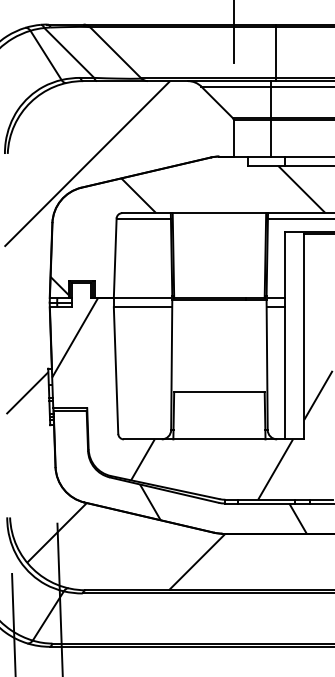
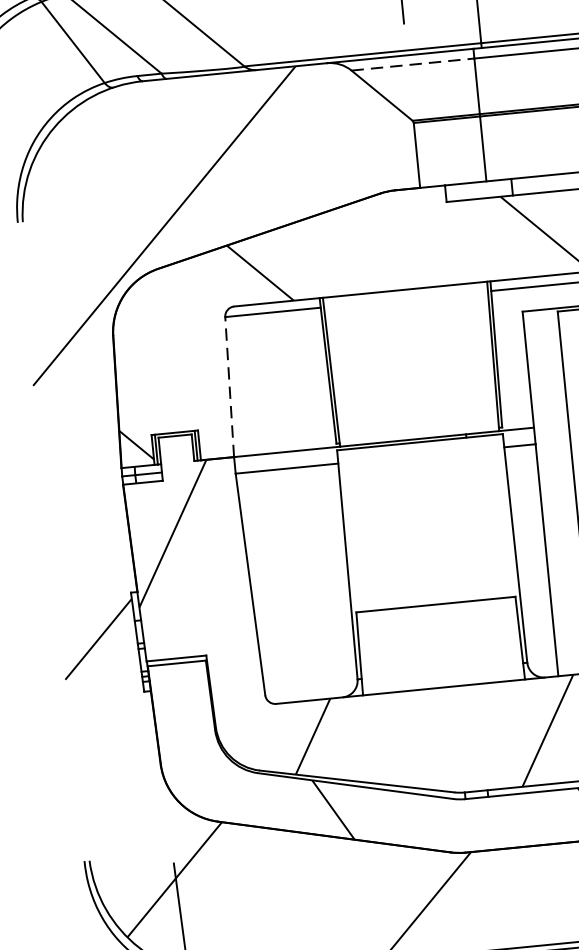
line: (236, 86) -> (413, 64), solid -> dashed
line: (115, 258) -> (230, 387), solid -> dashed

